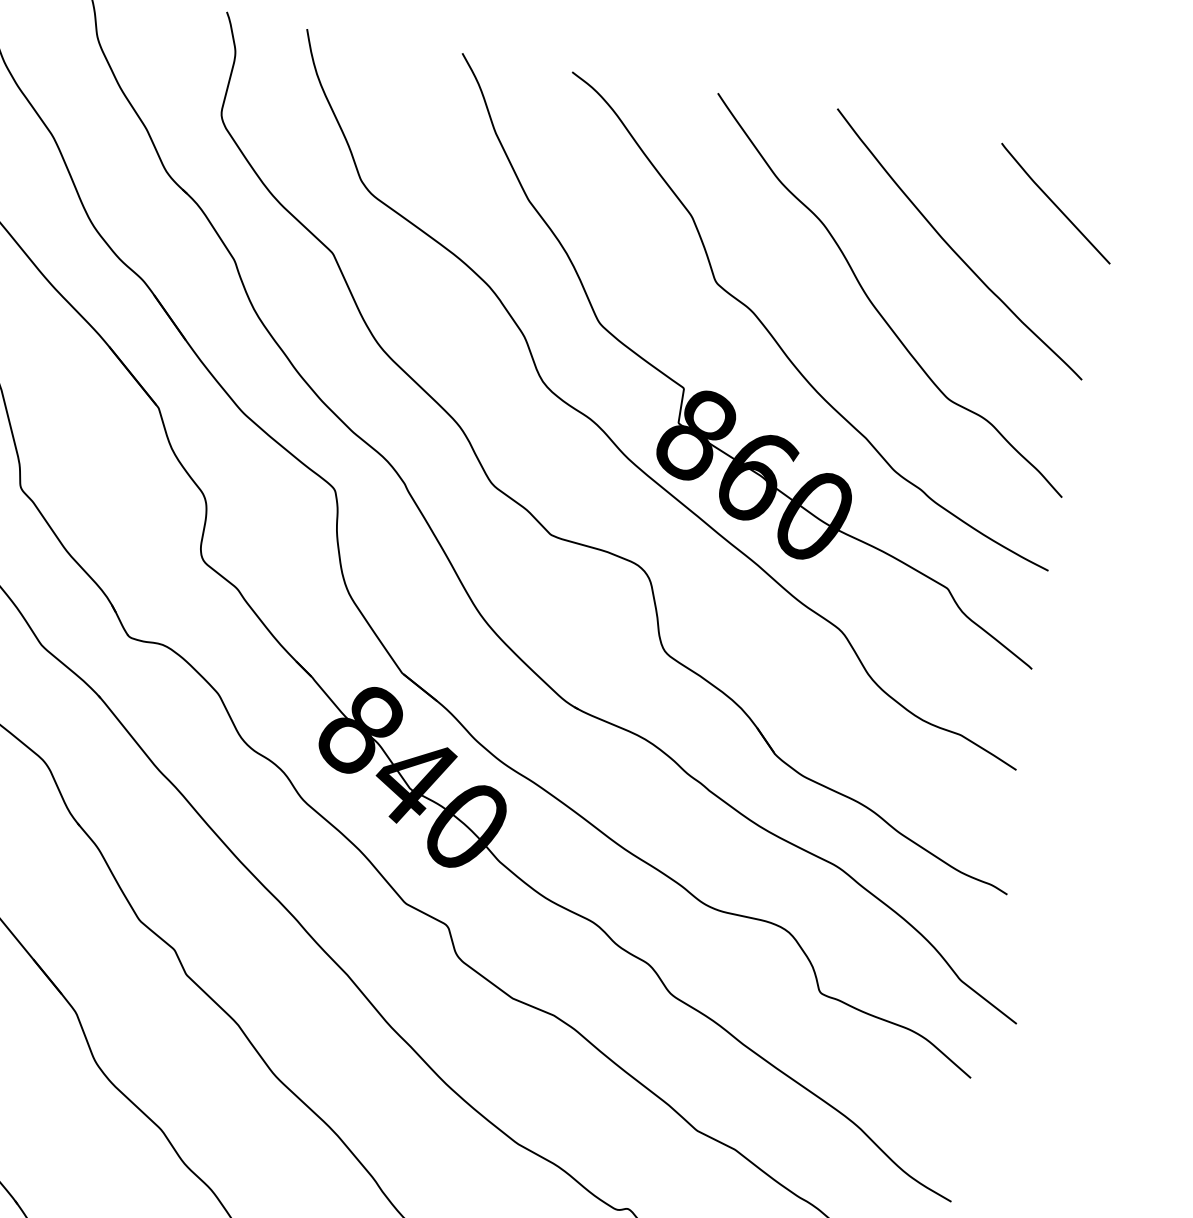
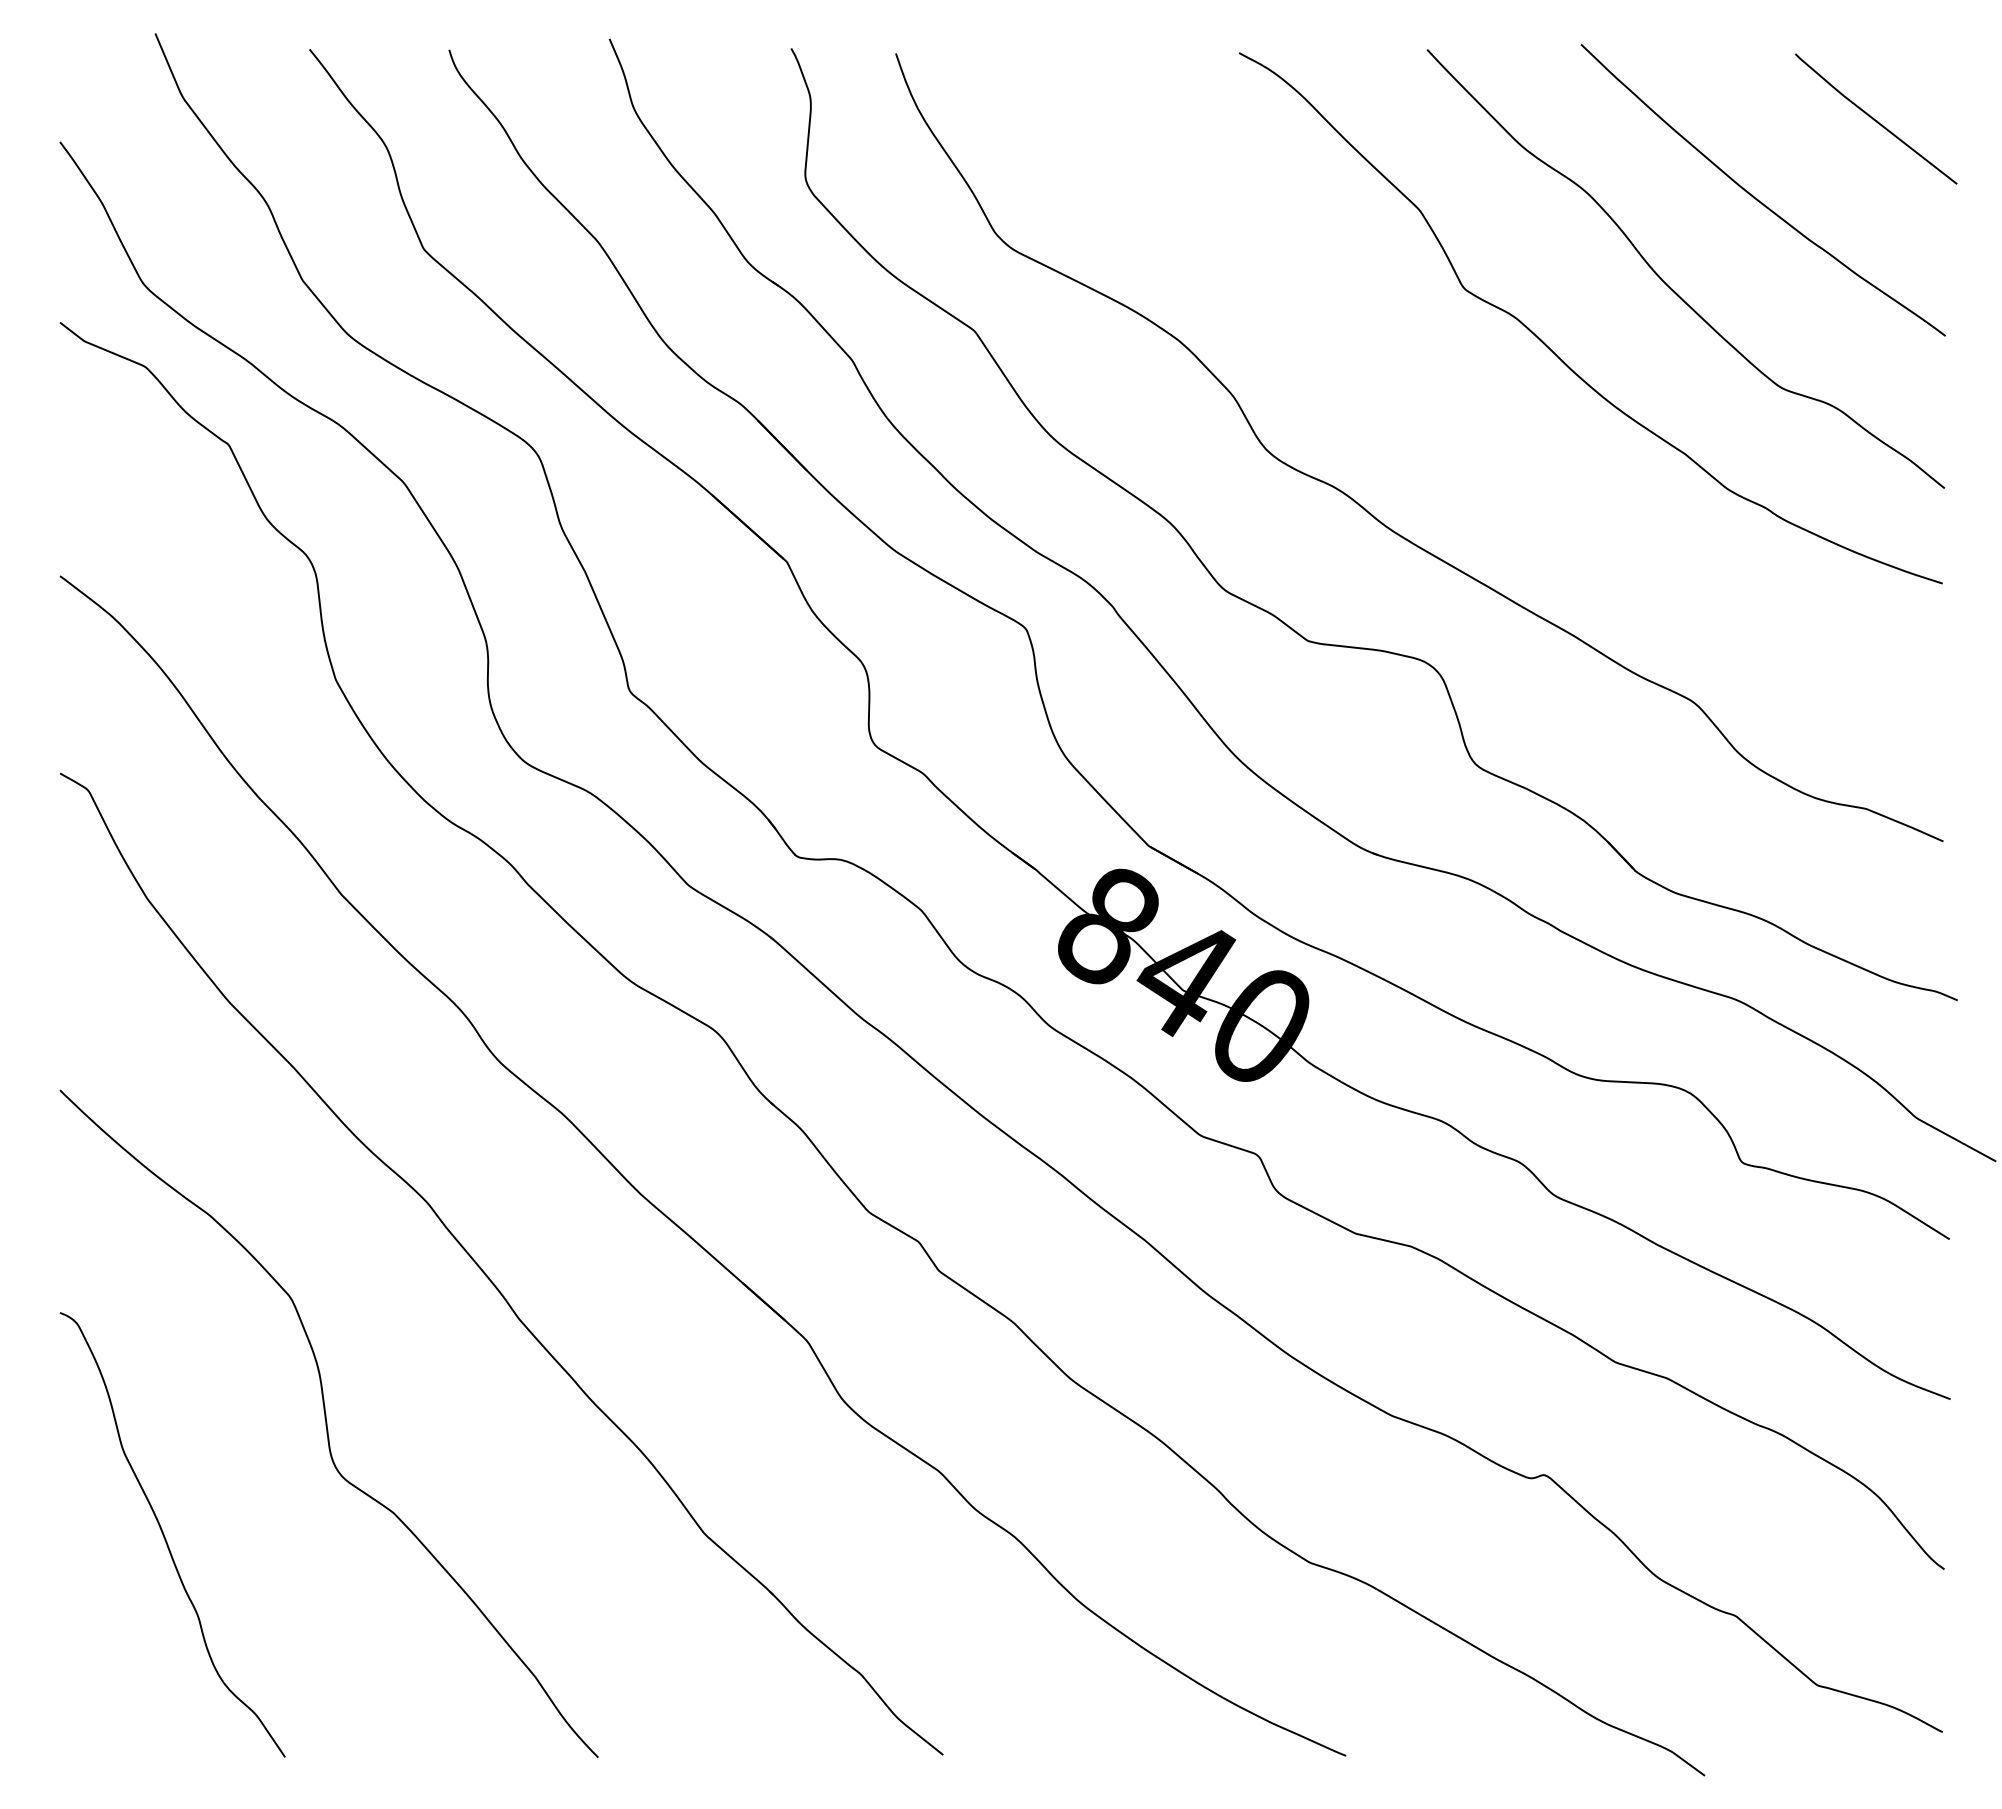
part: (721, 395) -> (1494, 429), removed

